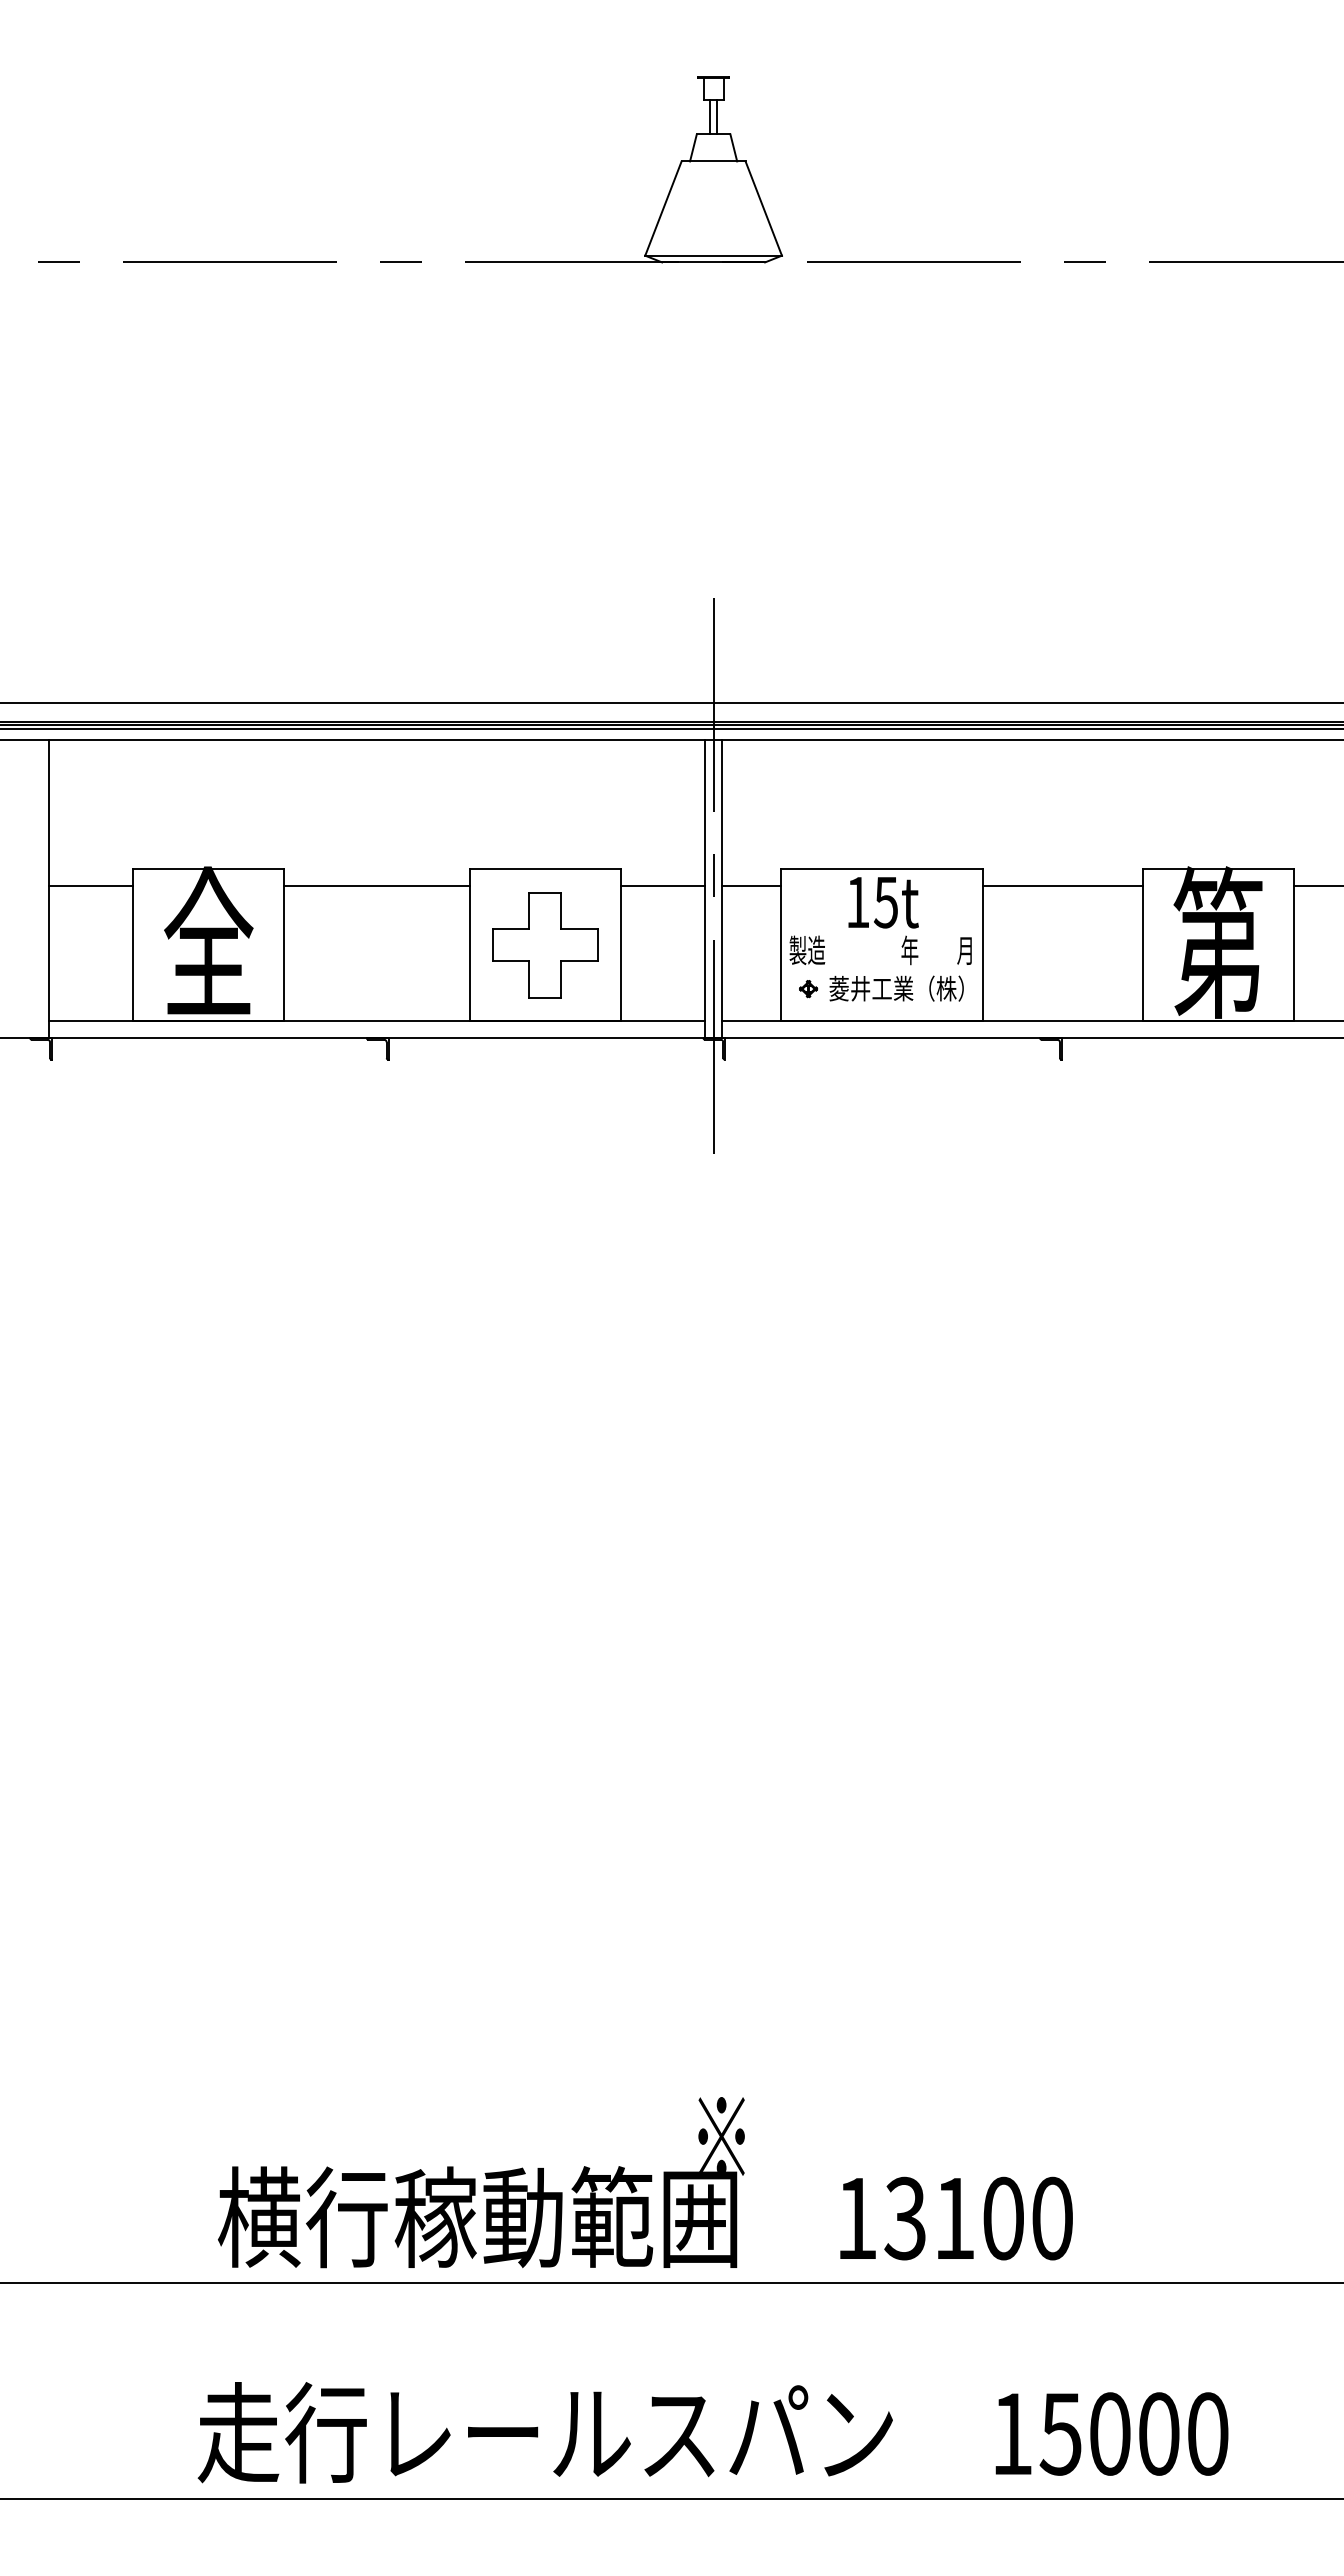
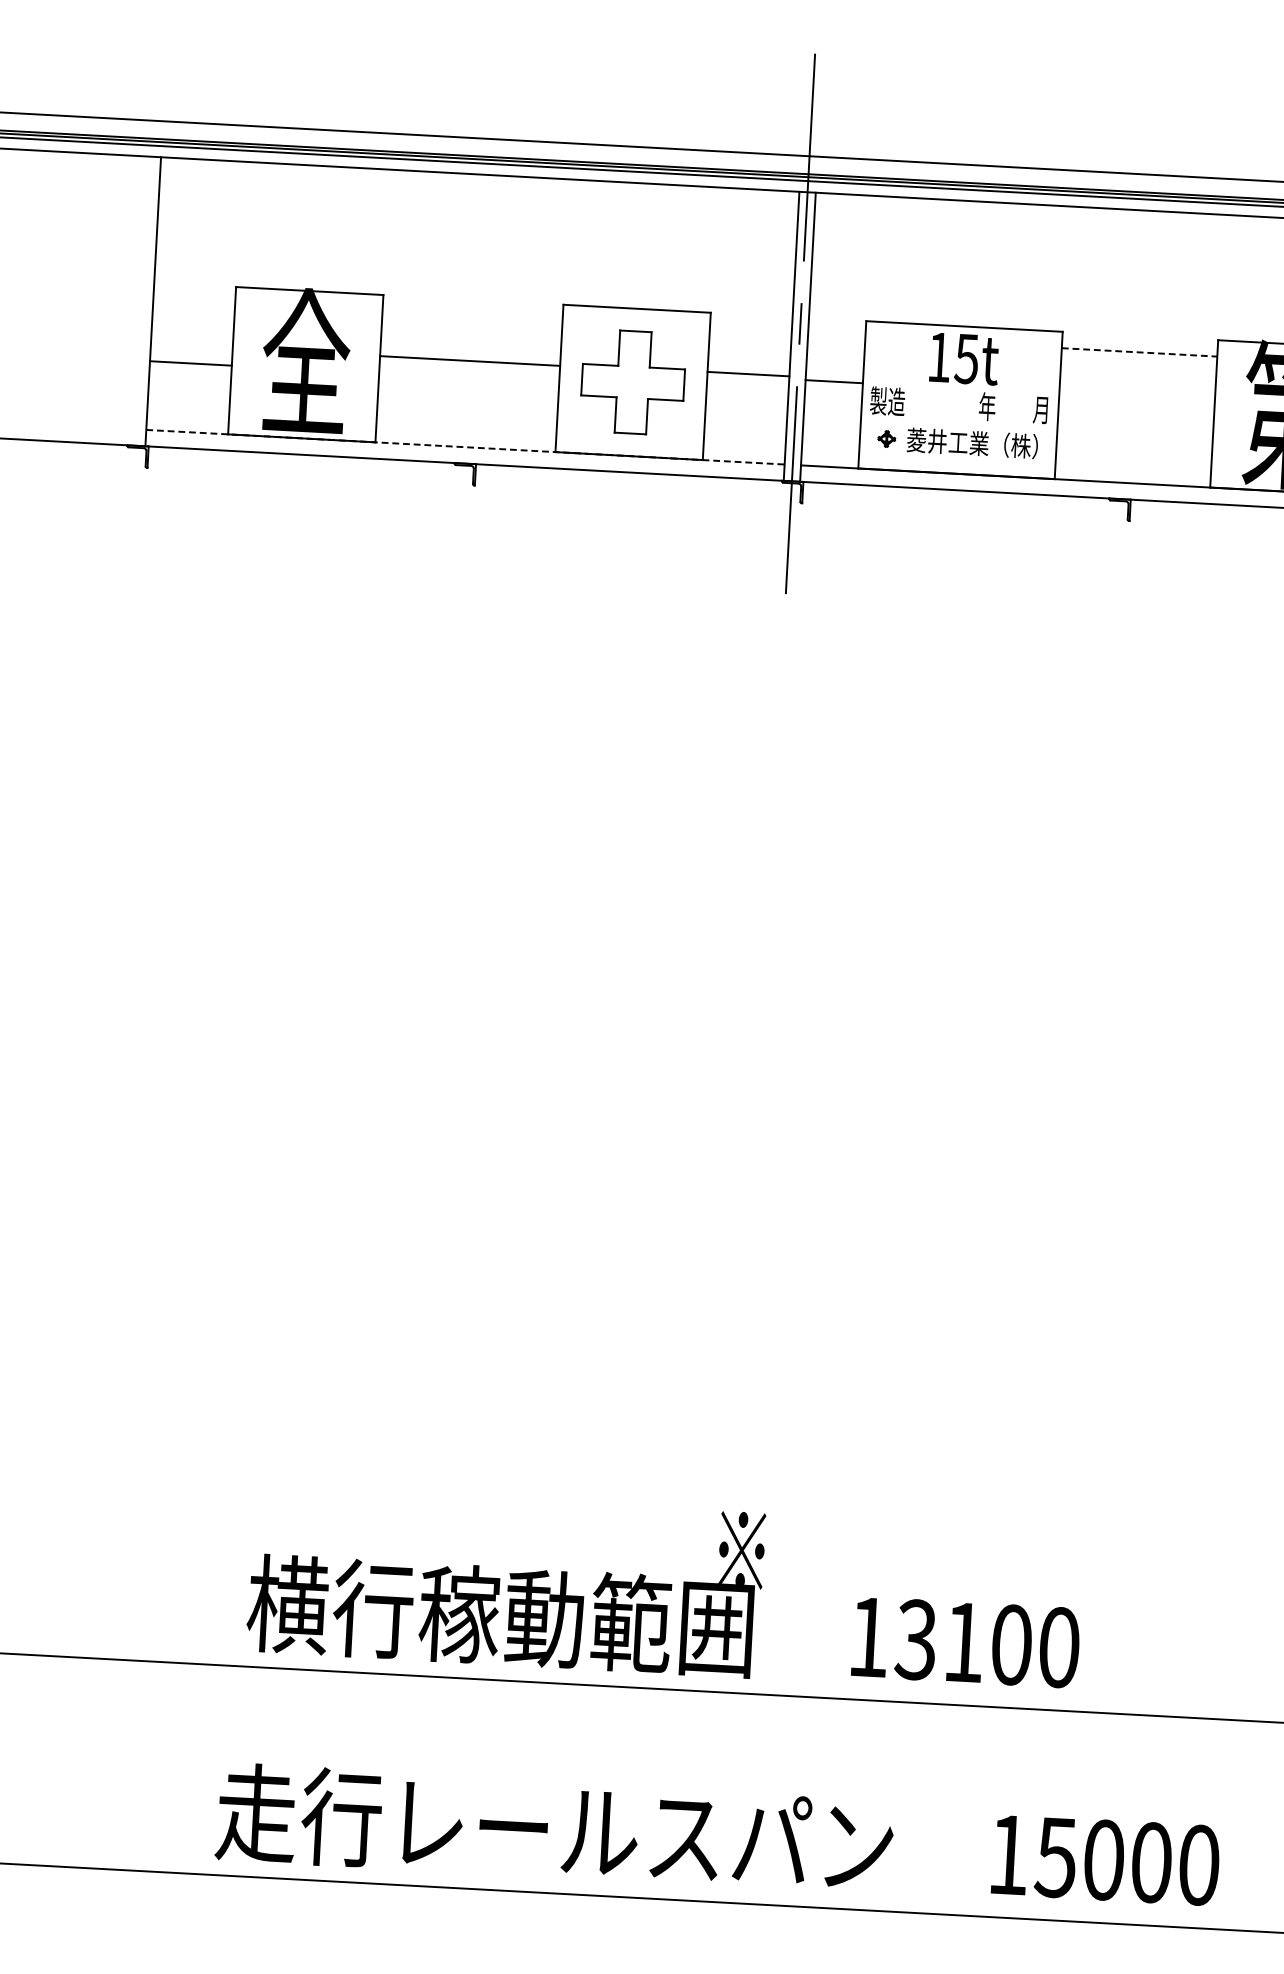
line: (90, 886) -> (190, 363), moved
line: (376, 886) -> (469, 361), moved
line: (663, 886) -> (748, 374), moved
line: (751, 886) -> (834, 382), moved
line: (1062, 886) -> (1139, 352), solid -> dashed
line: (377, 1020) -> (465, 446), solid -> dashed

